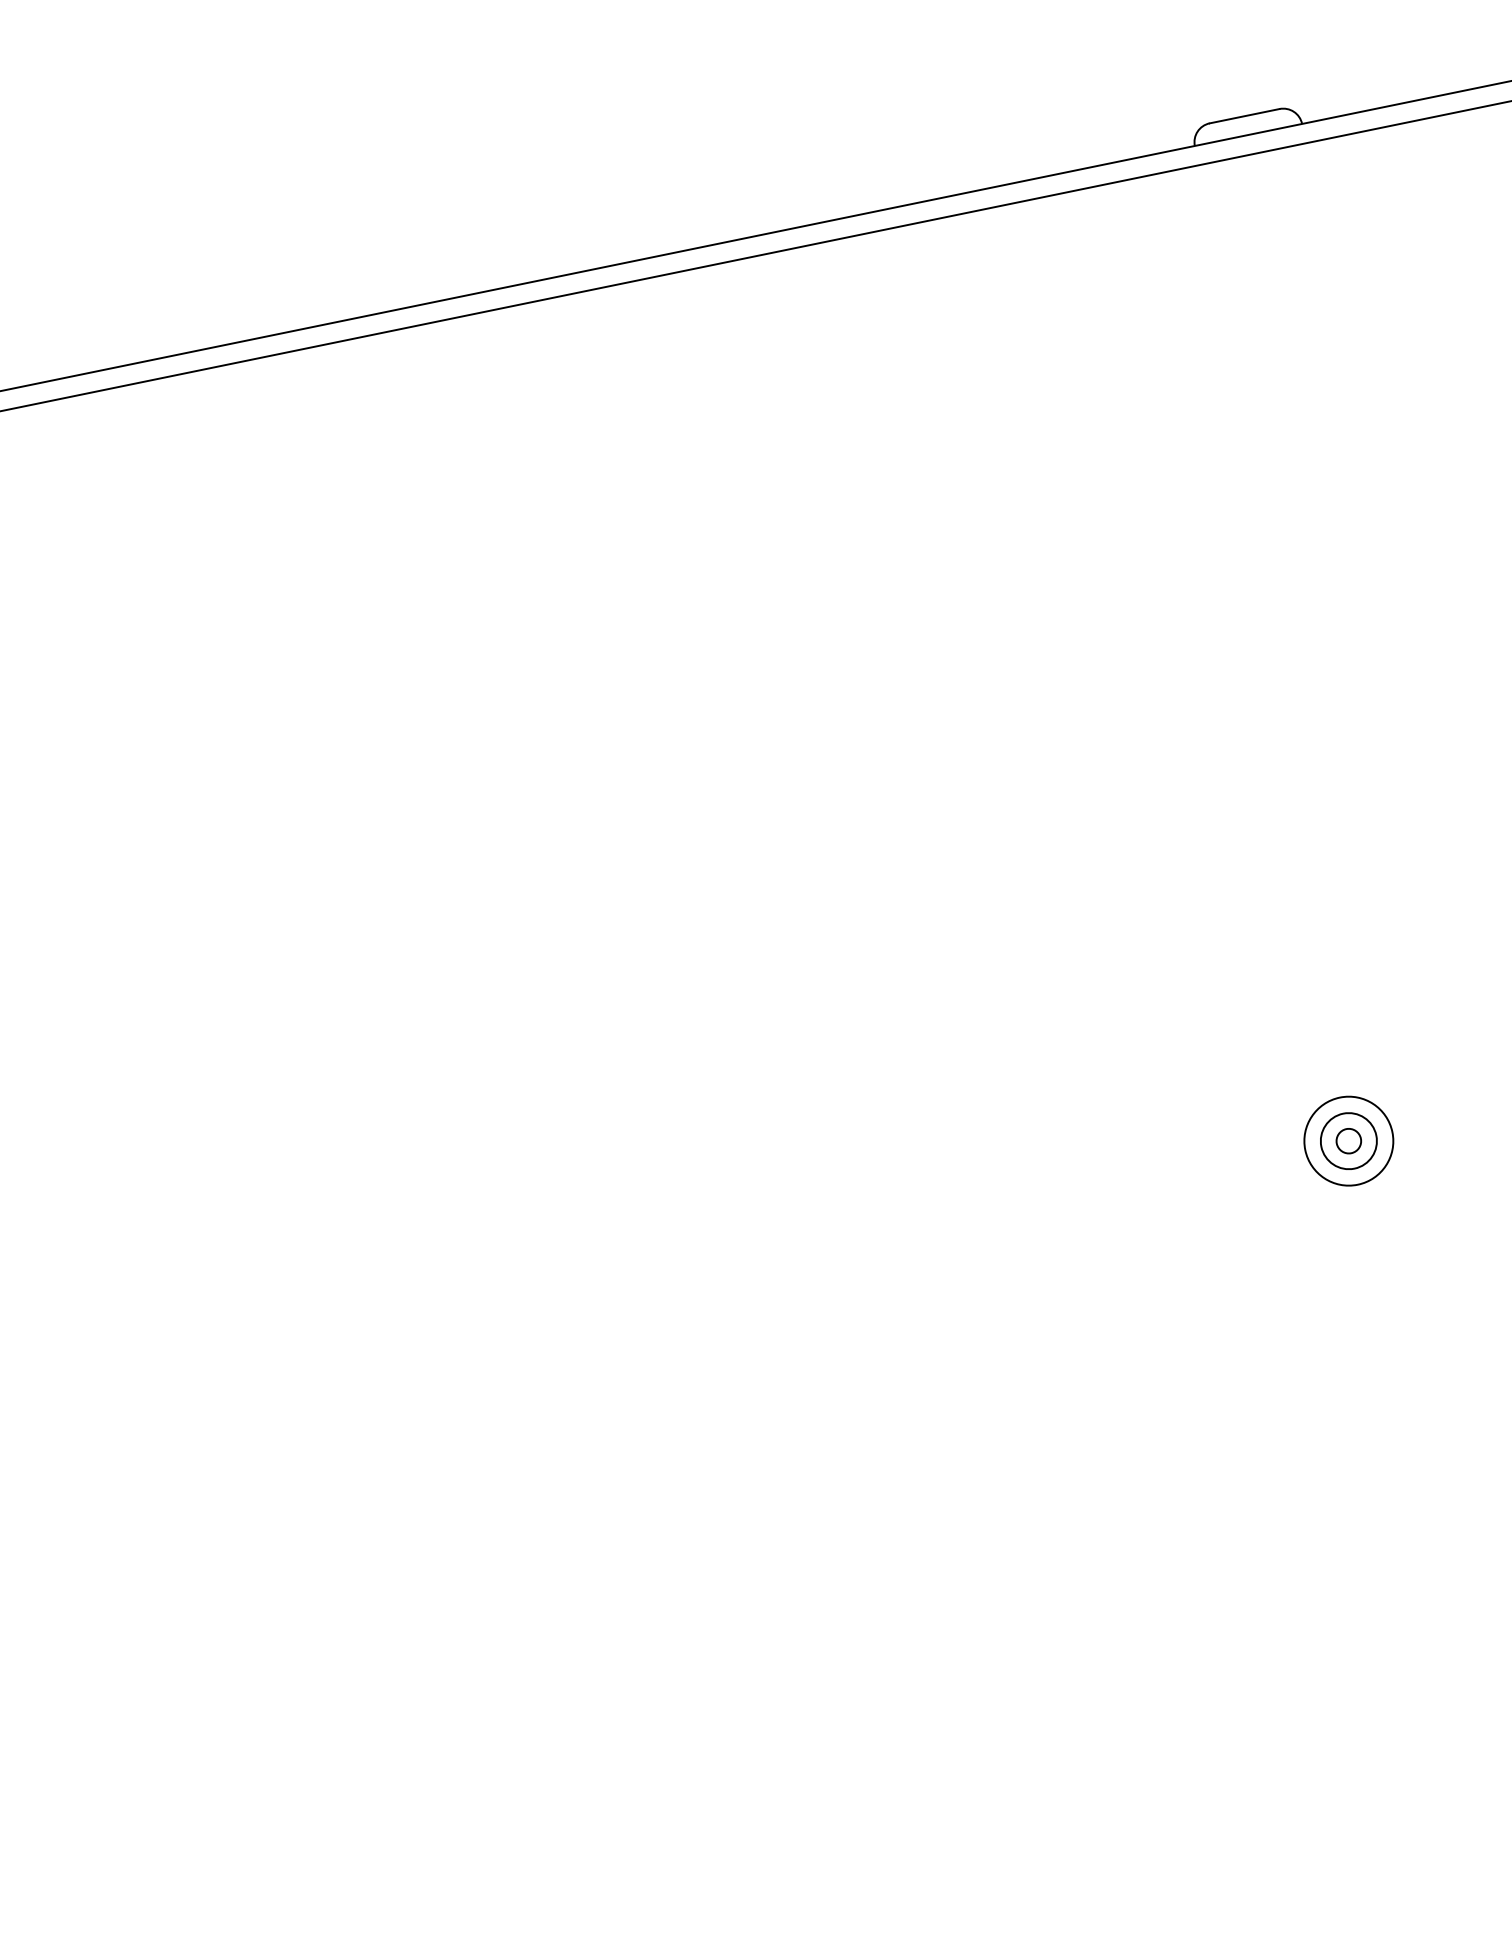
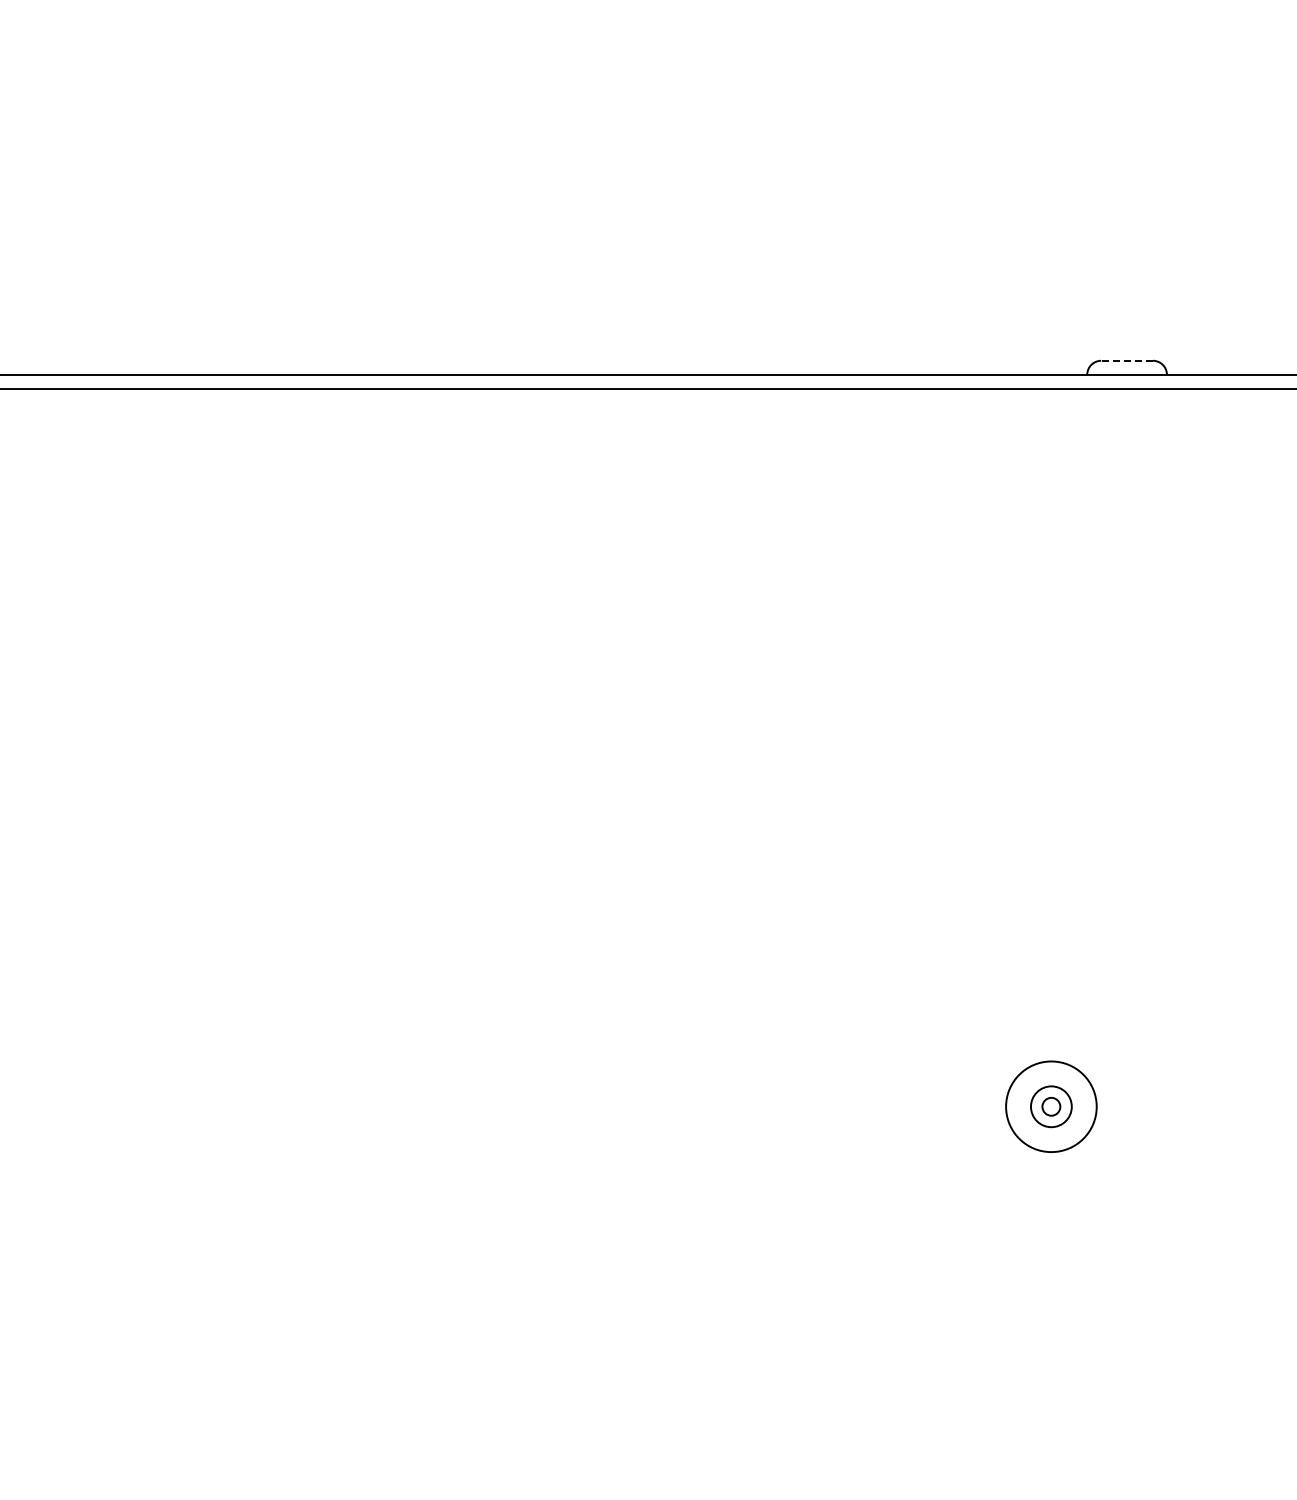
line: (1245, 115) -> (1127, 360), solid -> dashed
circle: (1348, 1140) -> (1051, 1106), size x1.4

